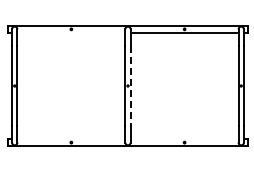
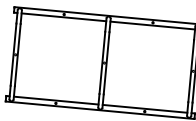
line: (71, 32) -> (64, 17), added
line: (130, 86) -> (106, 63), dashed -> solid
line: (71, 139) -> (56, 100), added
line: (184, 139) -> (144, 109), added

